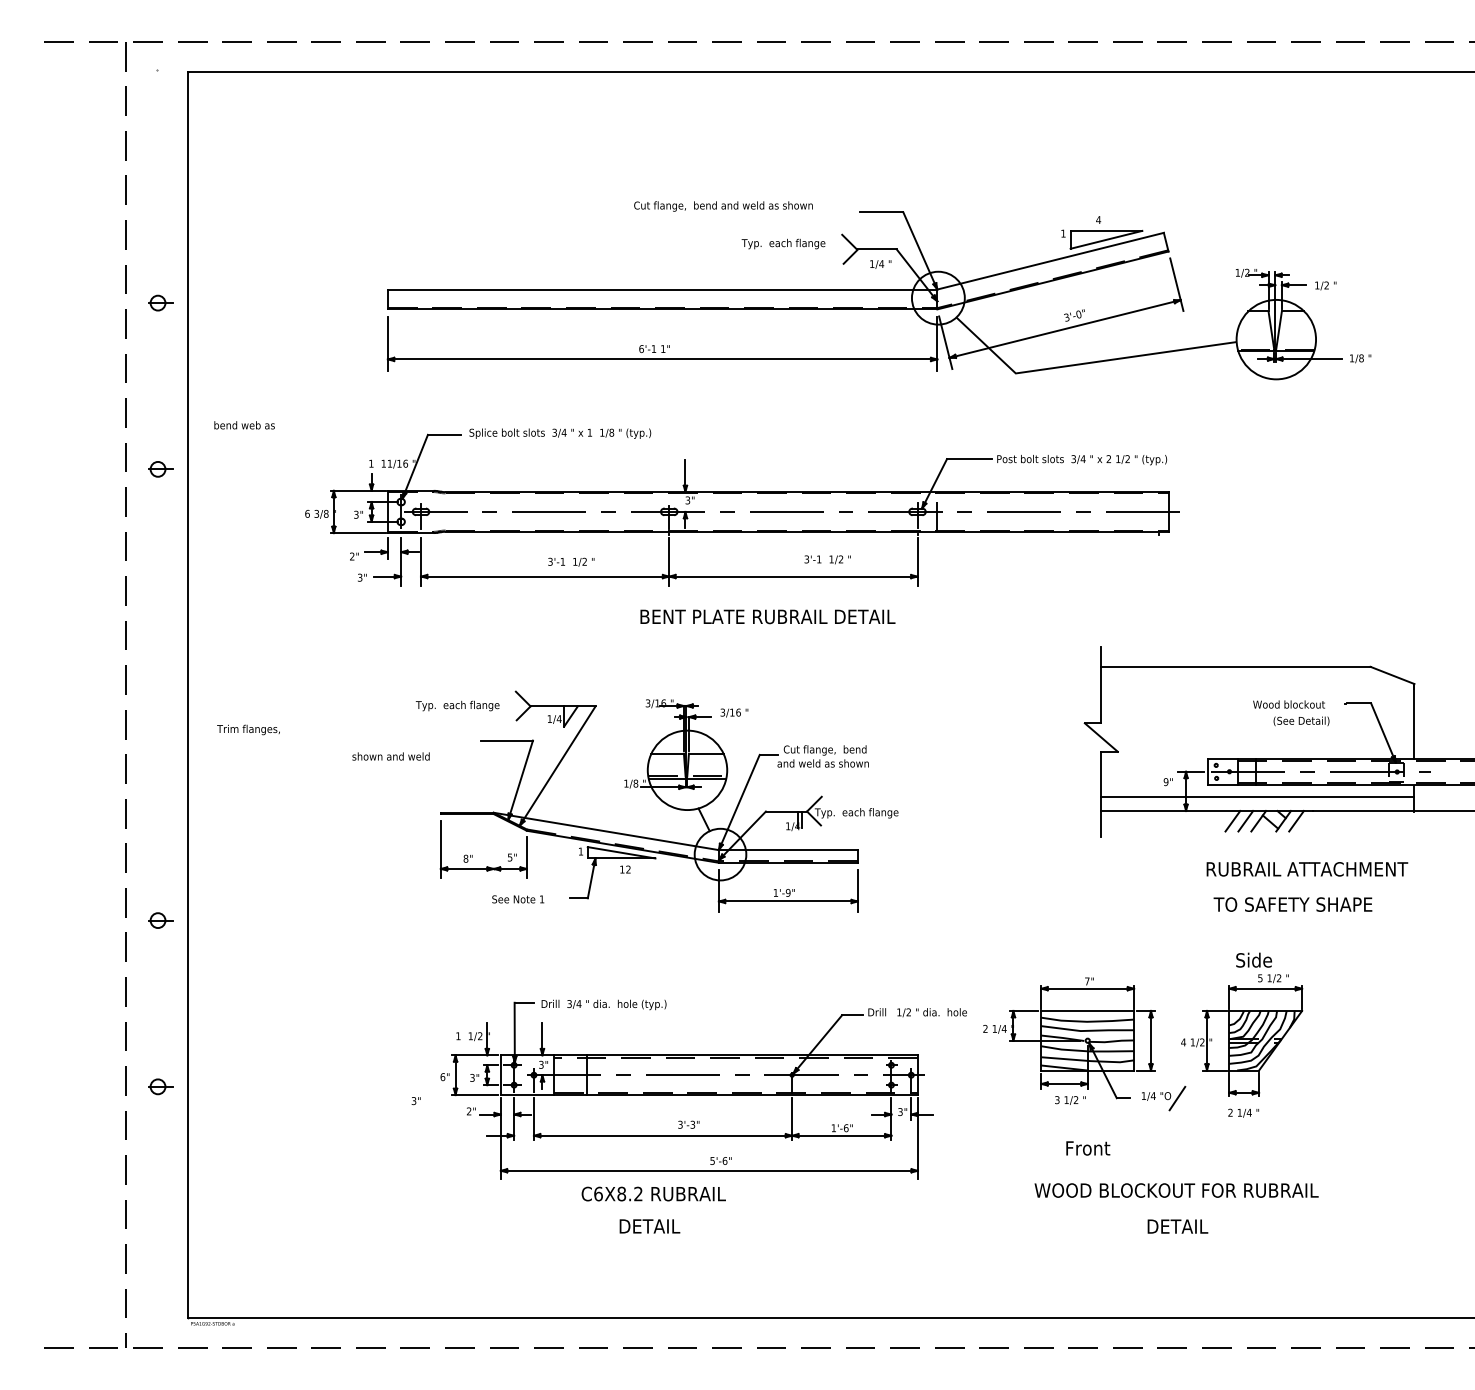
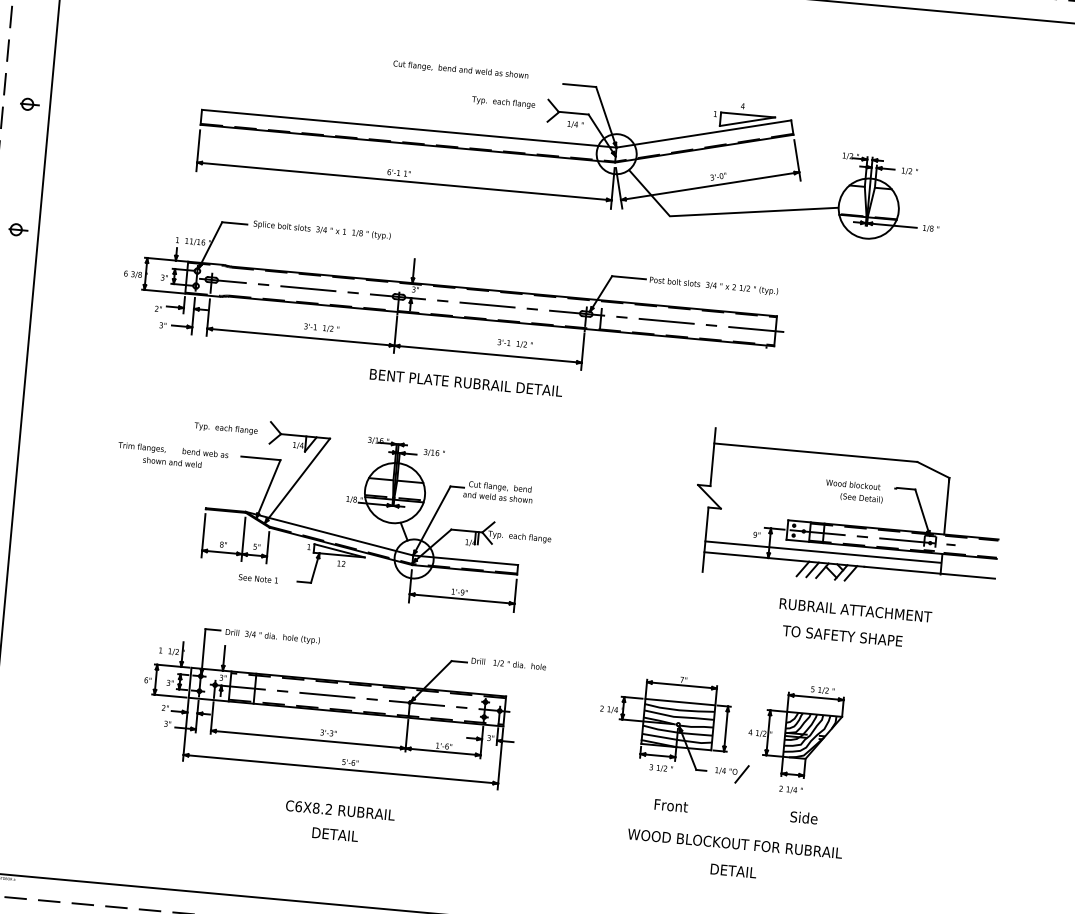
text: (244, 425) -> (205, 453), moved
text: (248, 729) -> (142, 447), moved
line: (493, 848) -> (243, 538), added
text: (1253, 959) -> (803, 817), moved
part: (703, 1089) -> (342, 707), moved

